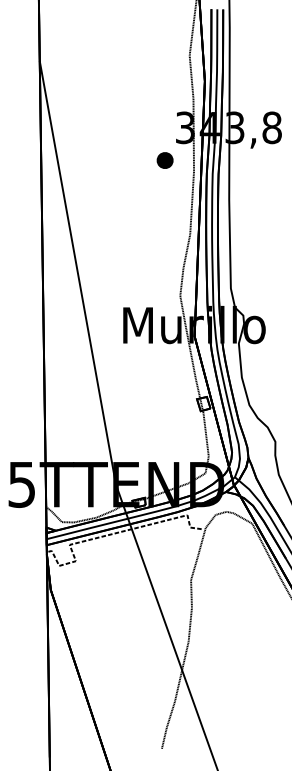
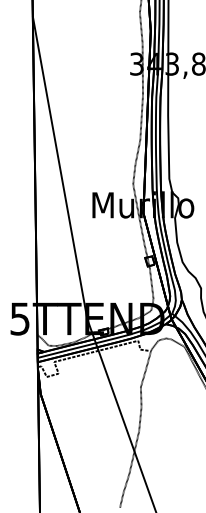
part: (164, 160) -> (121, 87), removed

